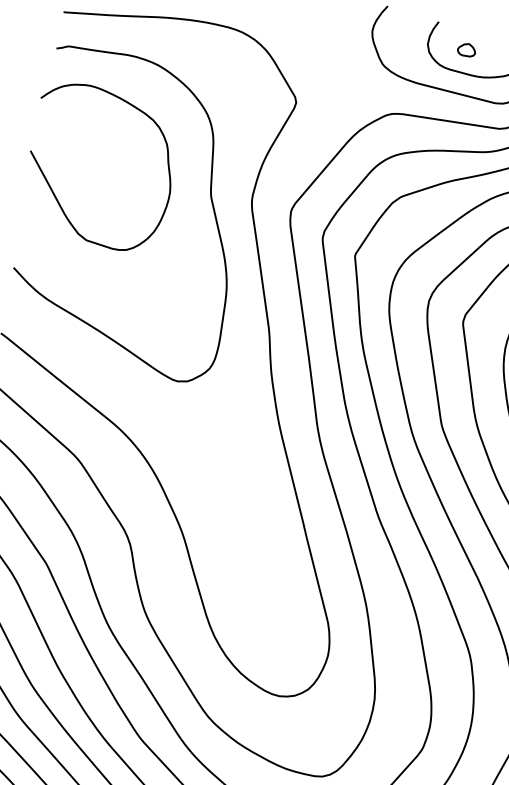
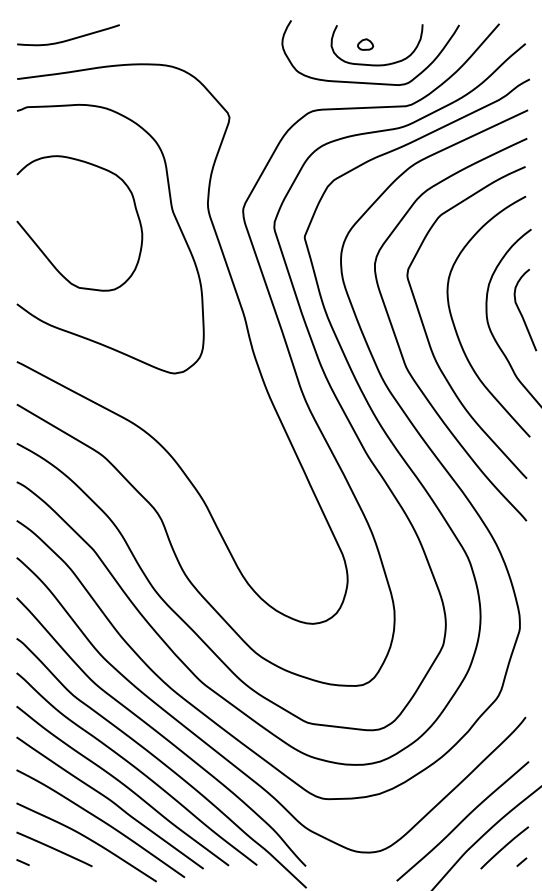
curve: (53, 191) -> (43, 251), moved

